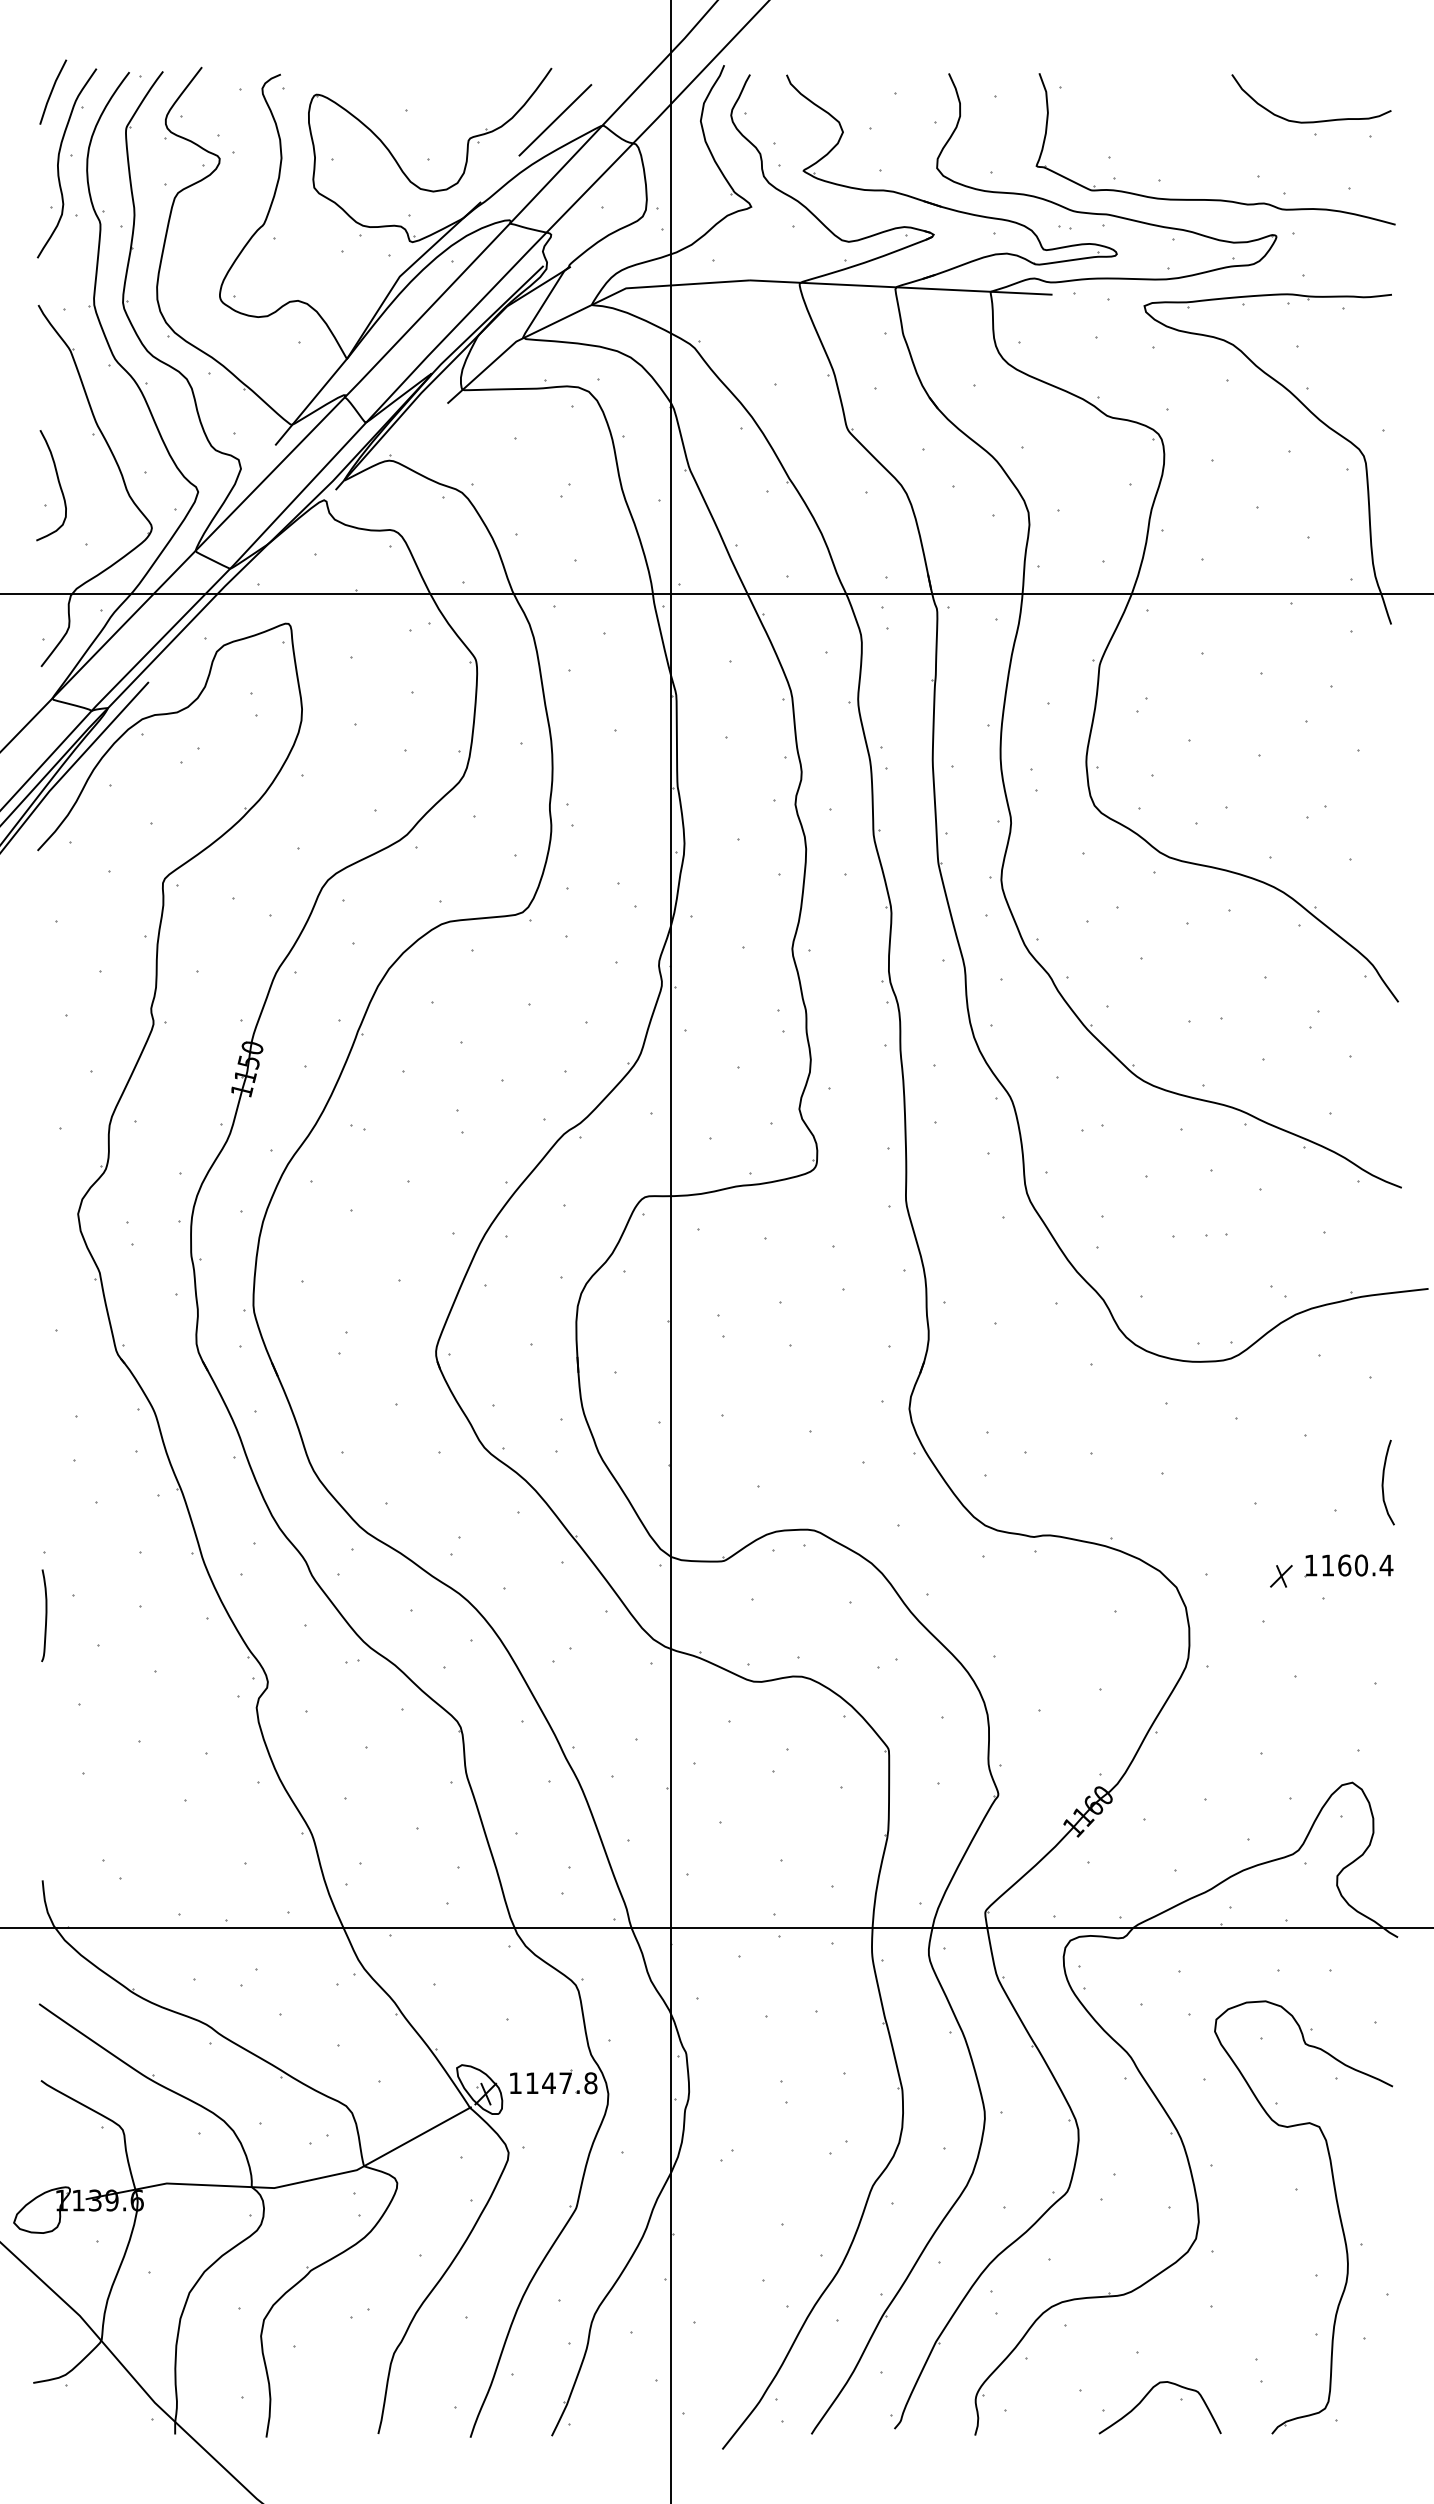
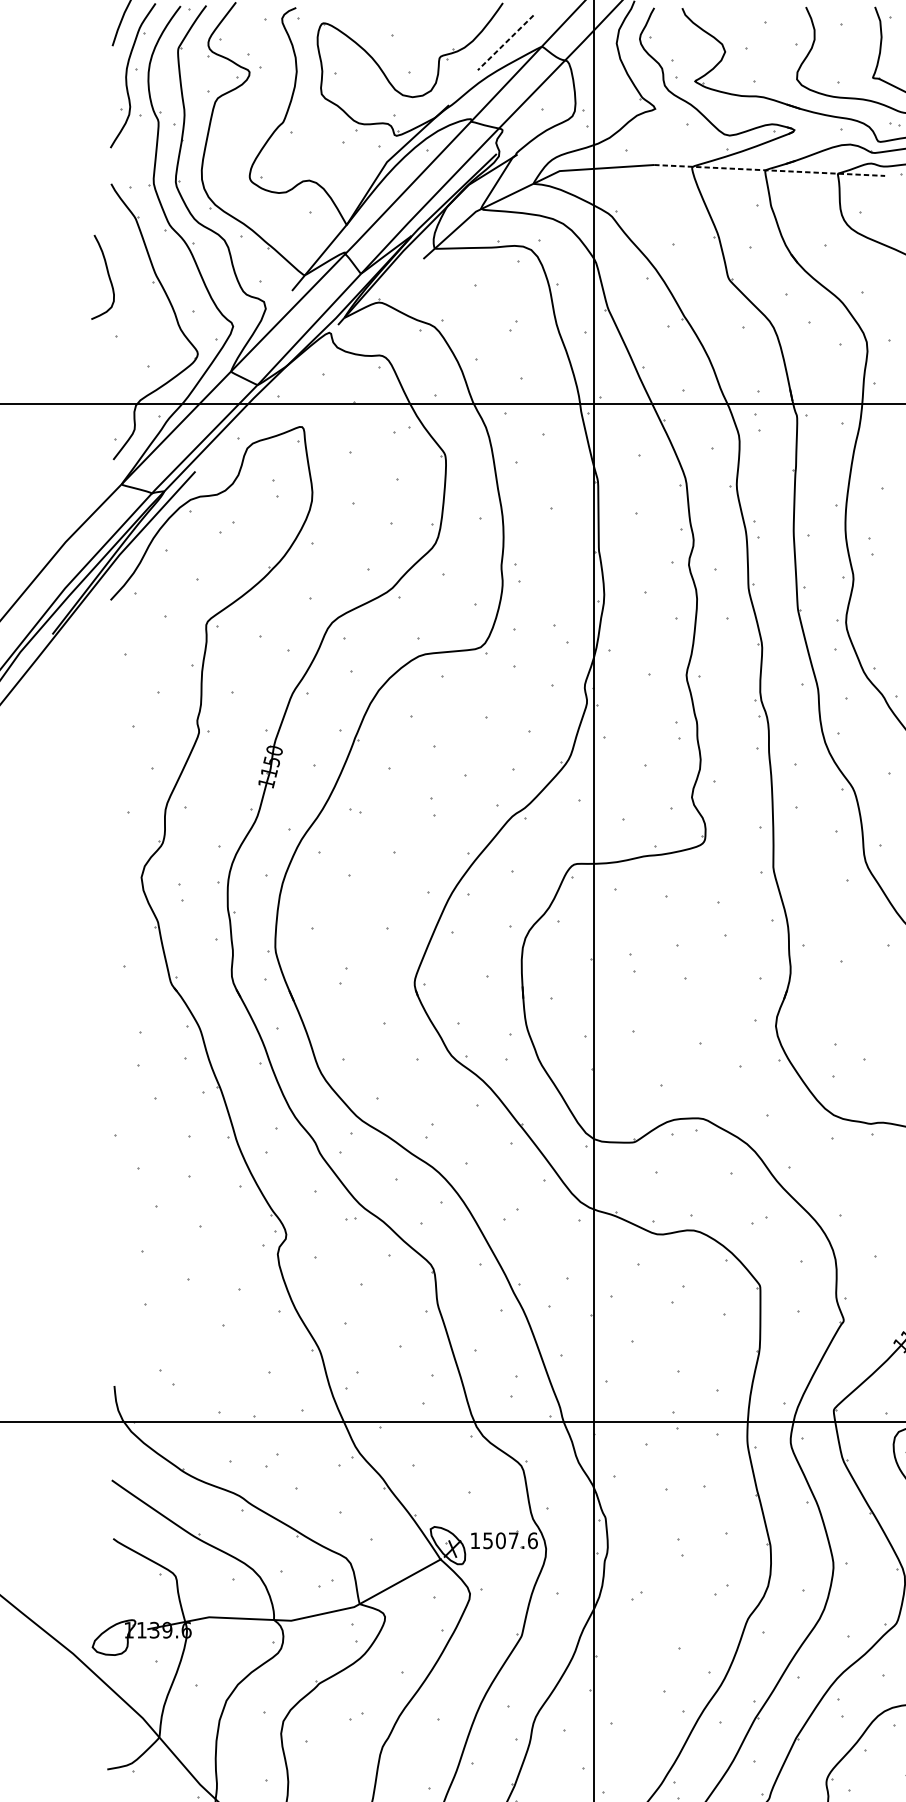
line: (555, 120) -> (505, 42), solid -> dashed
line: (901, 287) -> (769, 170), solid -> dashed
curve: (58, 484) -> (108, 276), moved
curve: (45, 1615) -> (116, 1183), removed
text: (561, 2083) -> (510, 1540), 1147.8 -> 1507.6

